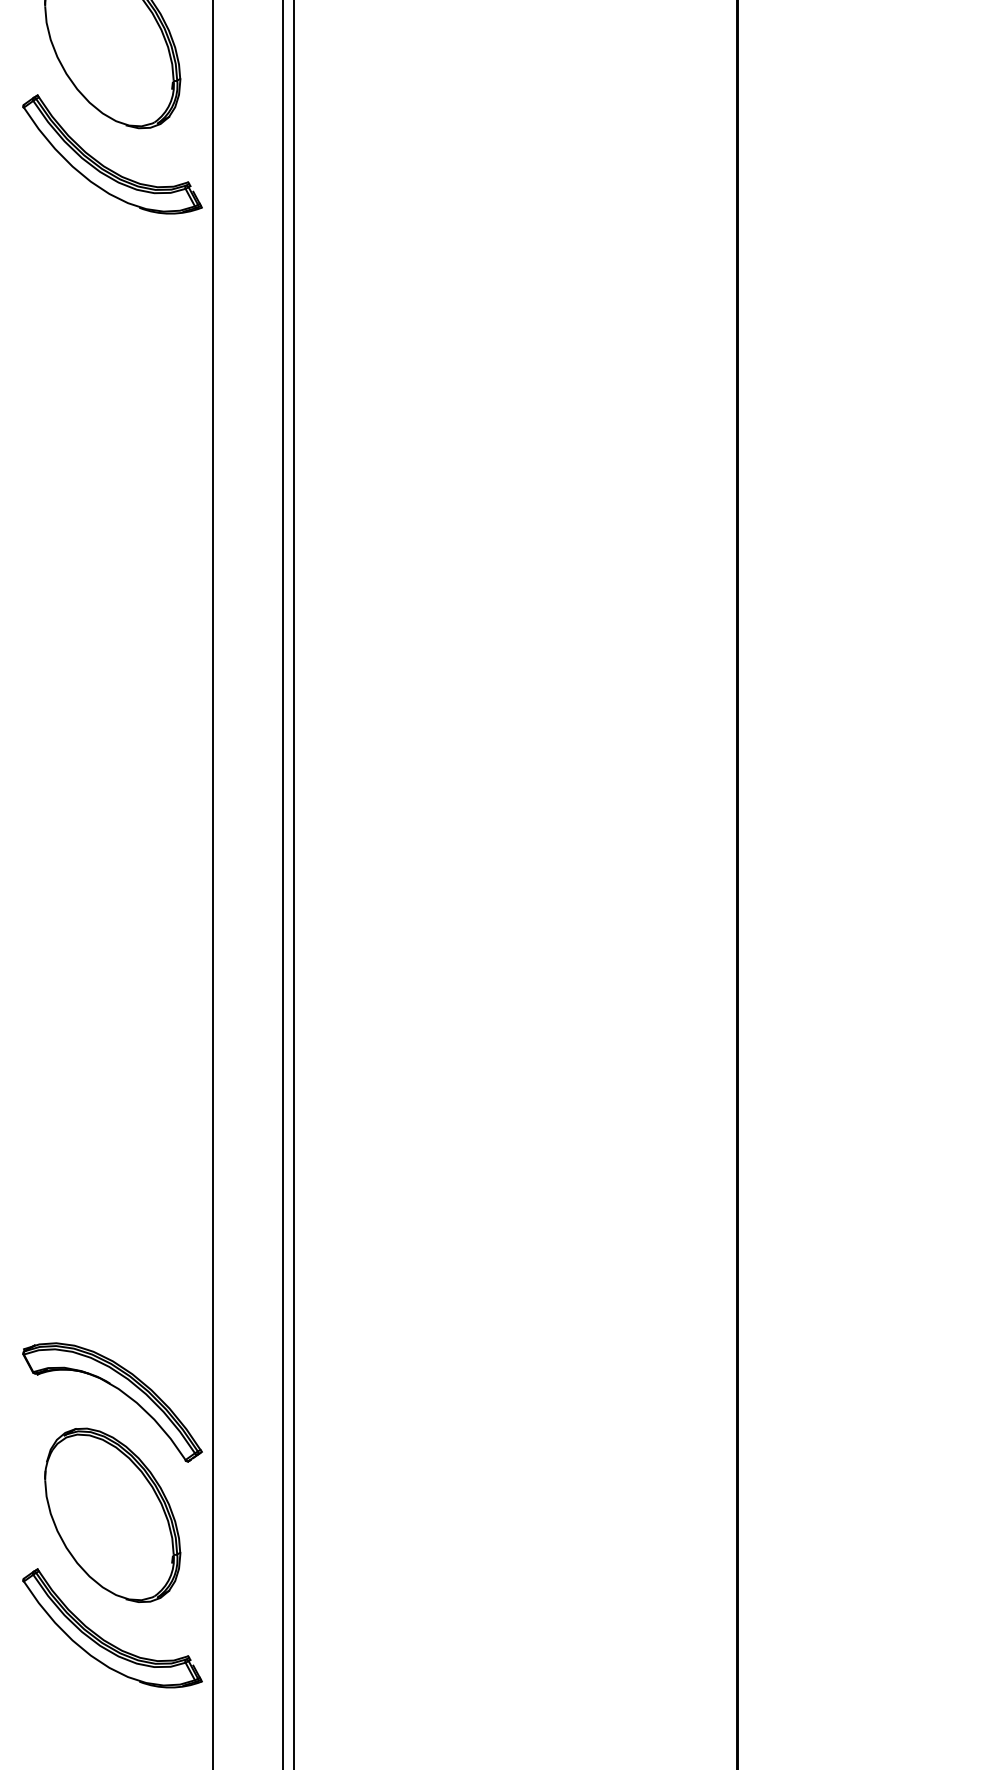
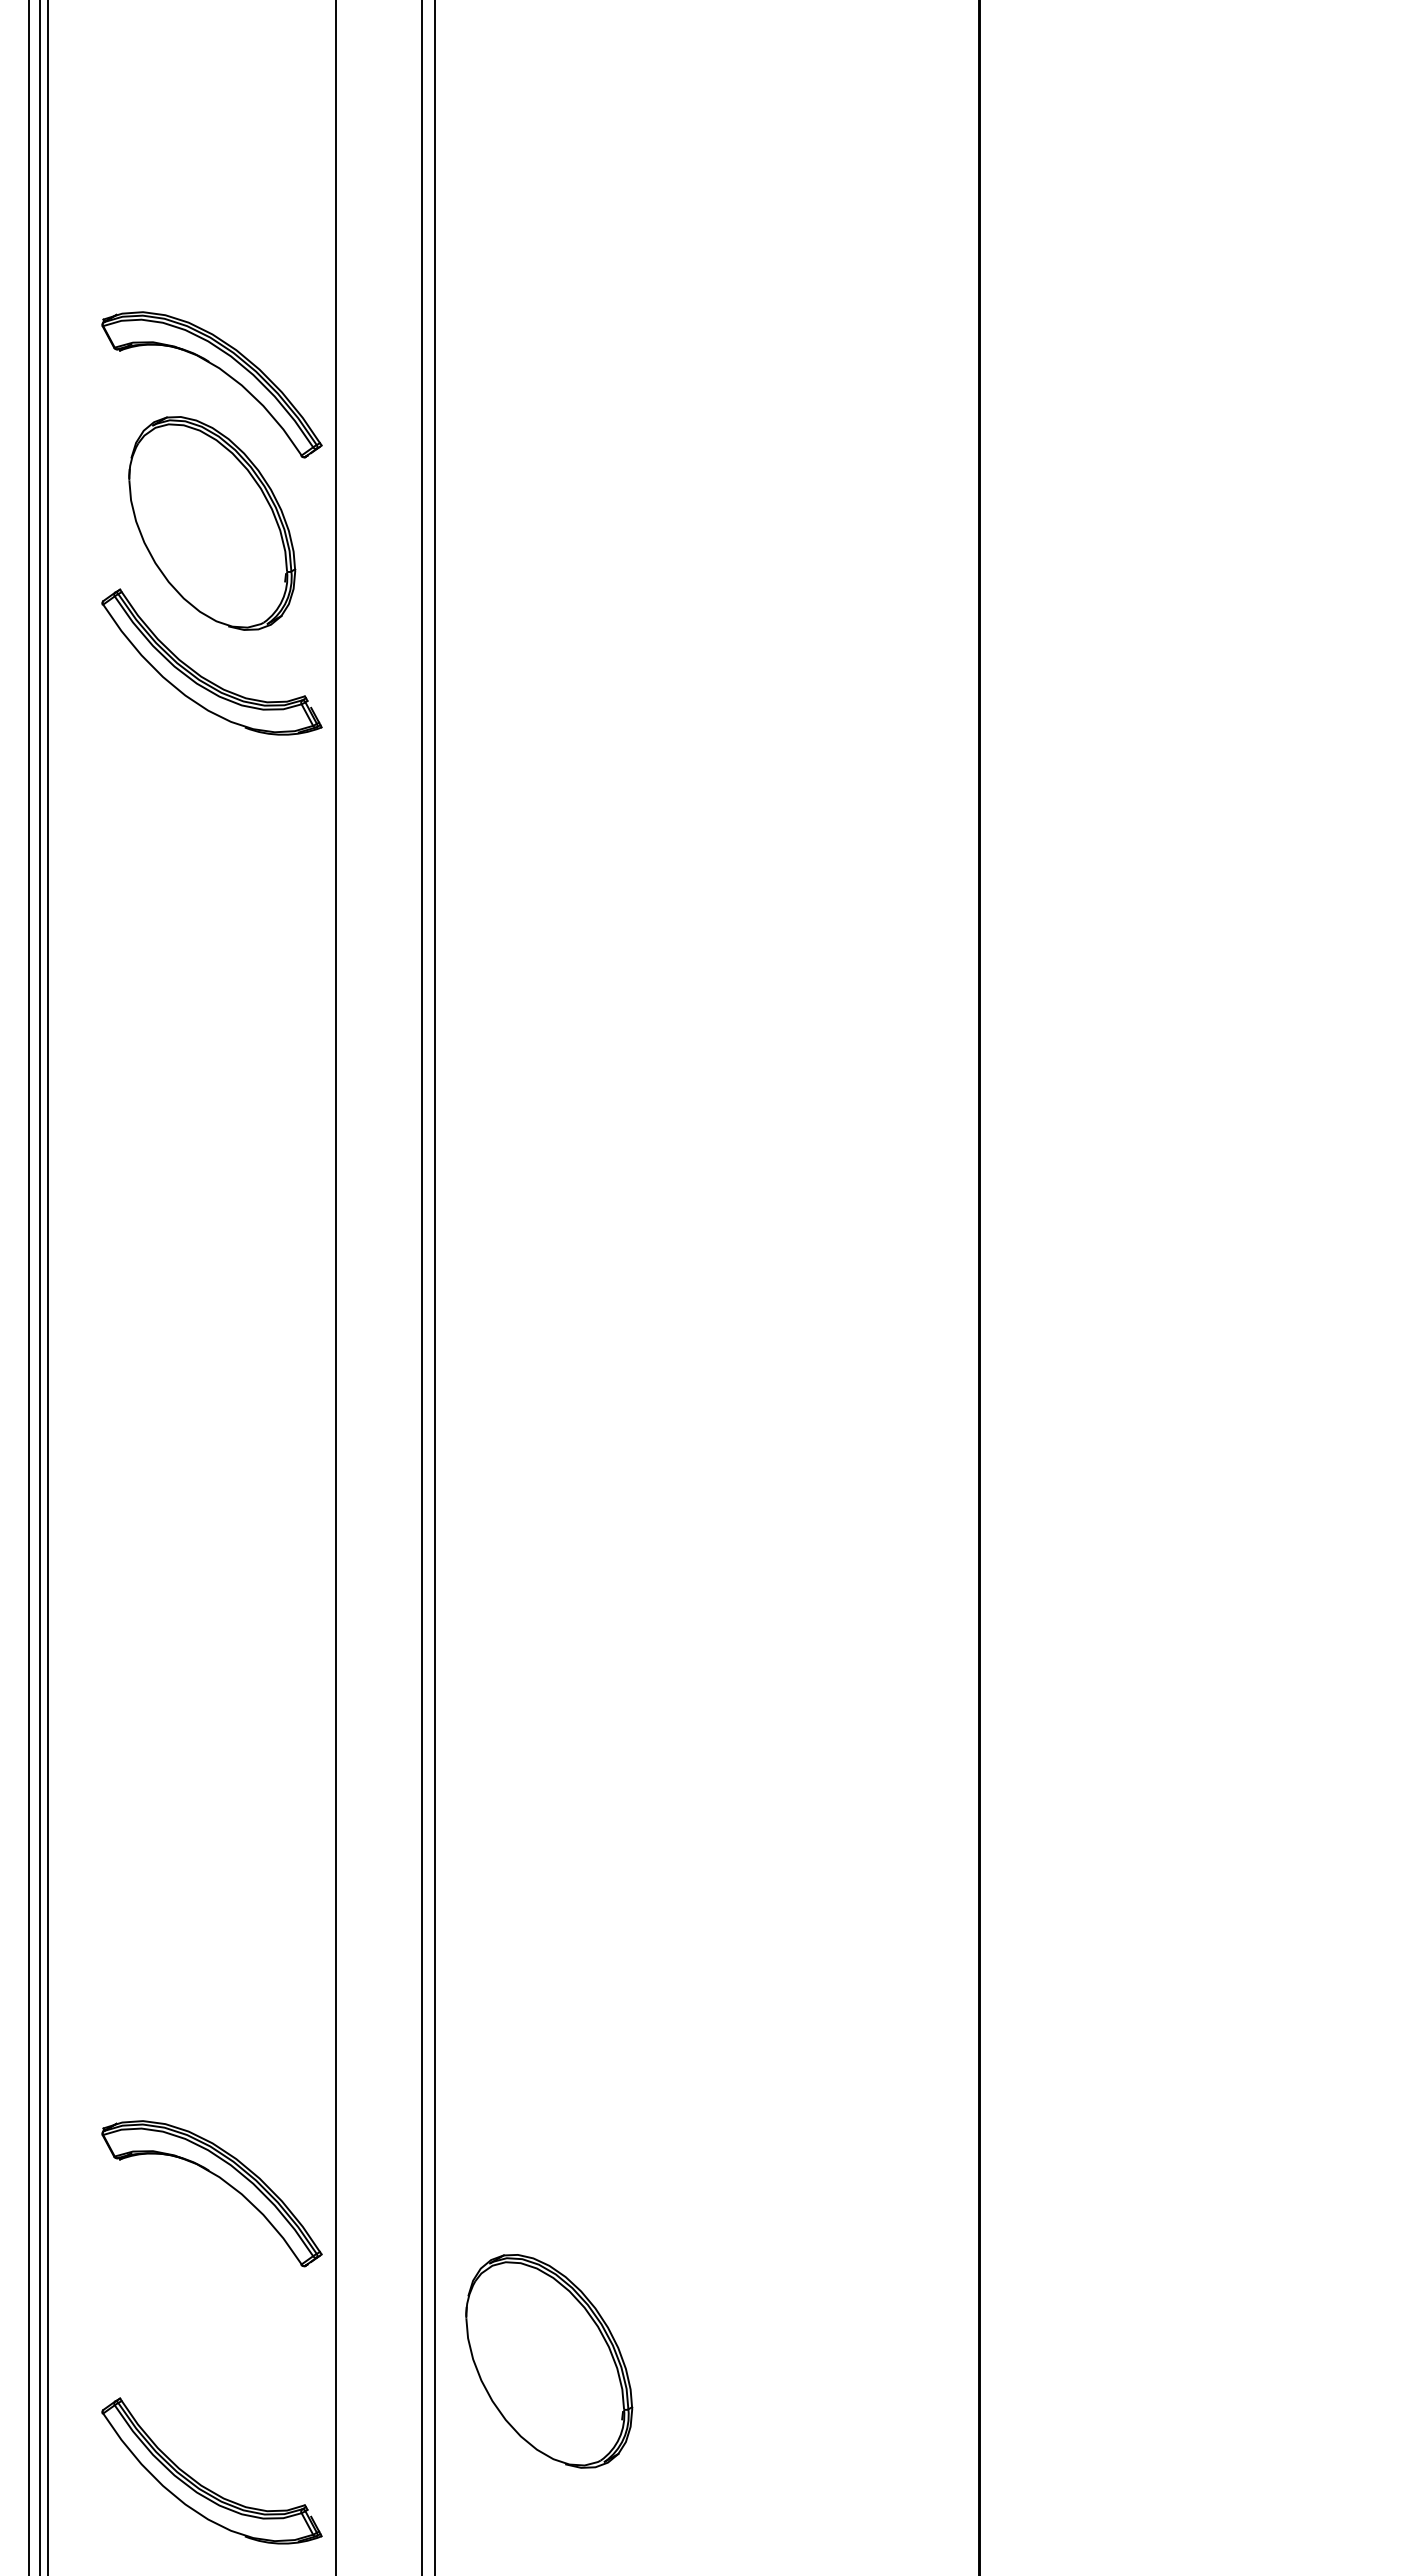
part: (112, 1515) -> (549, 2361), moved

